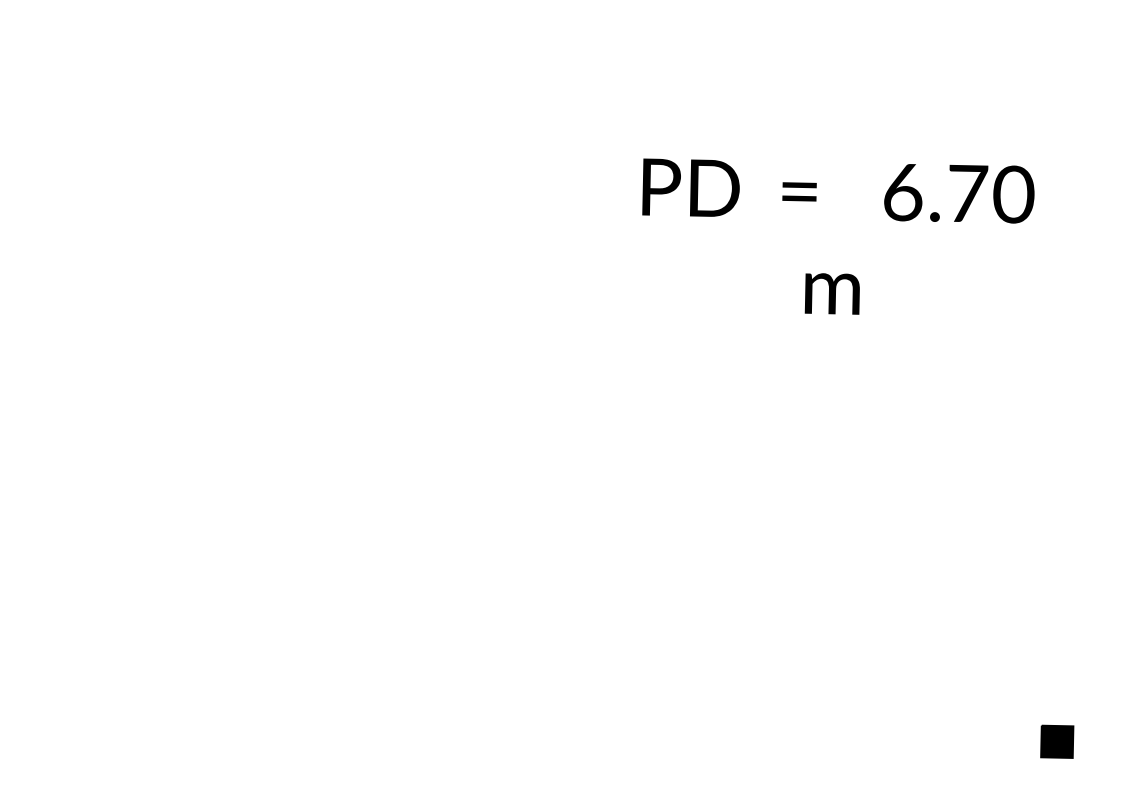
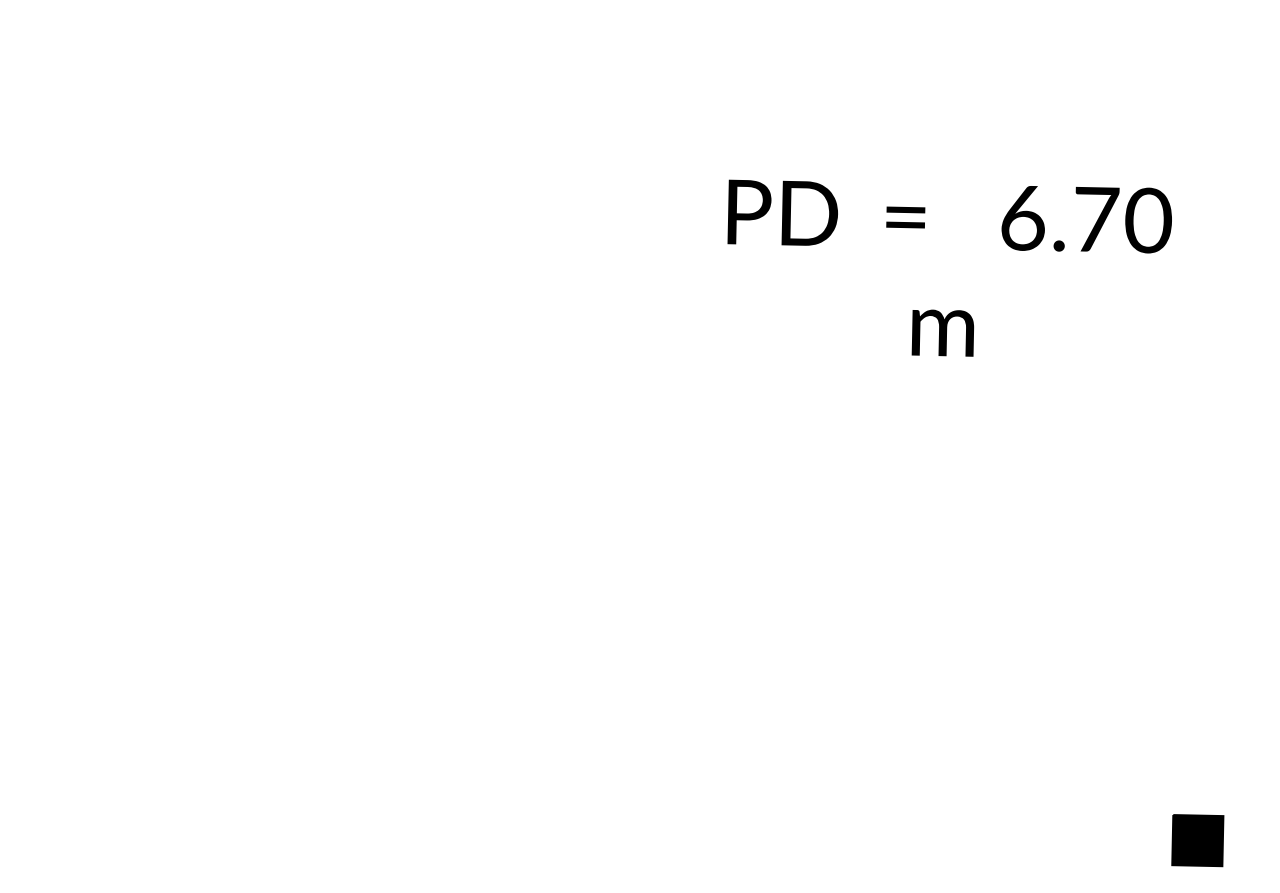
part: (1057, 741) -> (1197, 840), size x1.4

